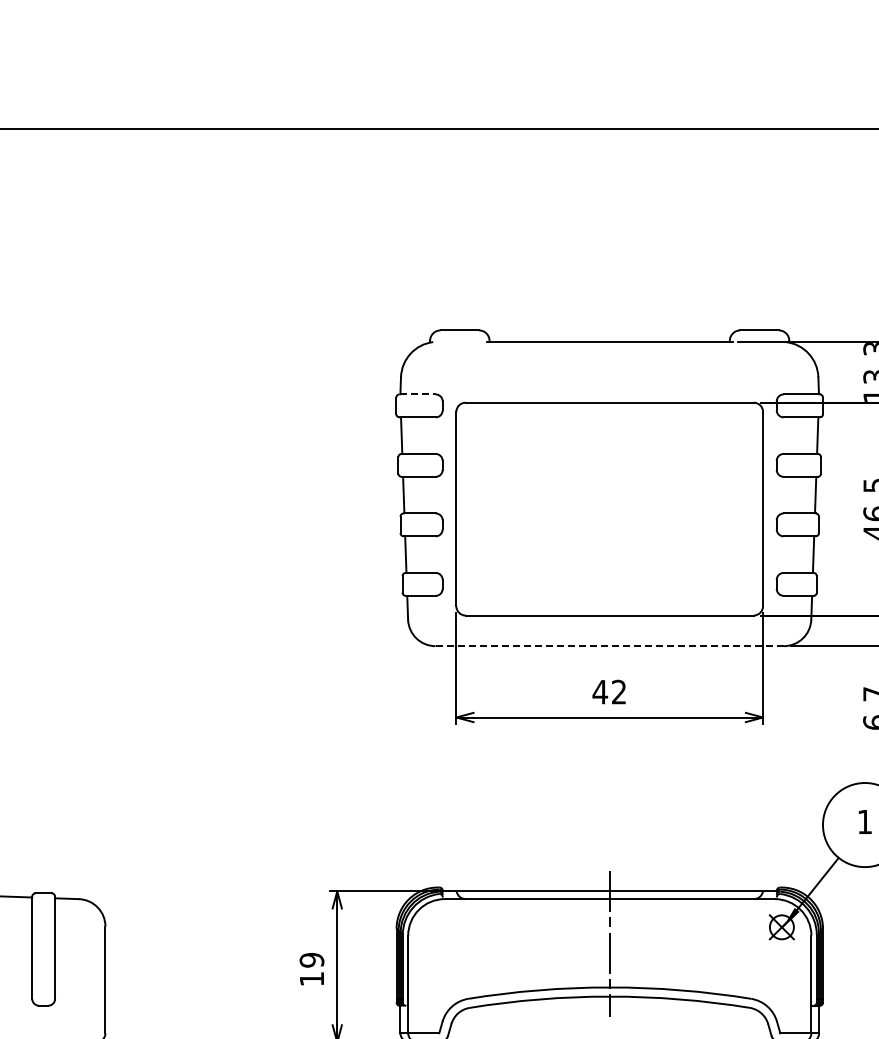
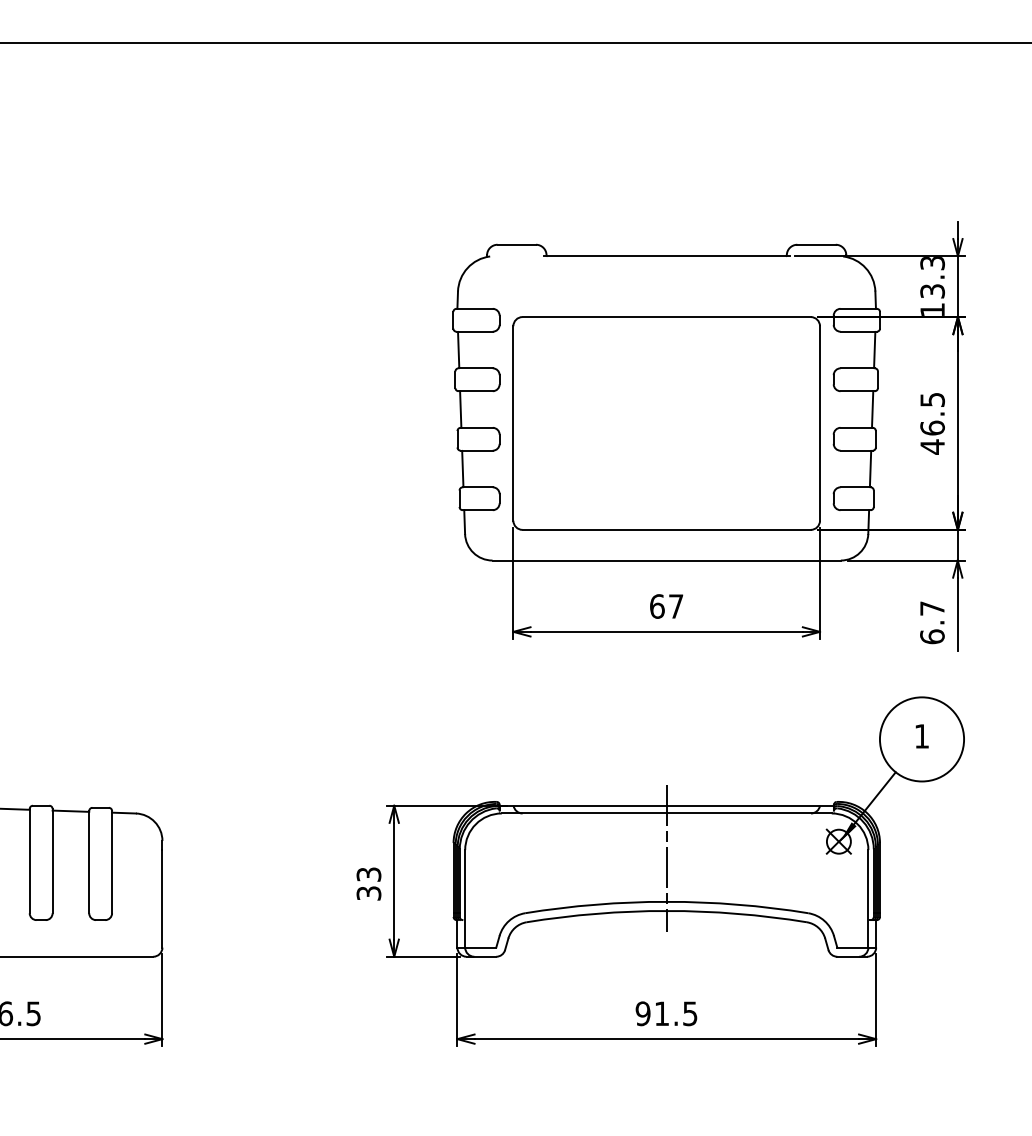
line: (418, 394) -> (475, 308), dashed -> solid
line: (610, 646) -> (667, 560), dashed -> solid
text: (609, 692) -> (666, 606), 42 -> 67
text: (311, 969) -> (368, 883), 19 -> 33

